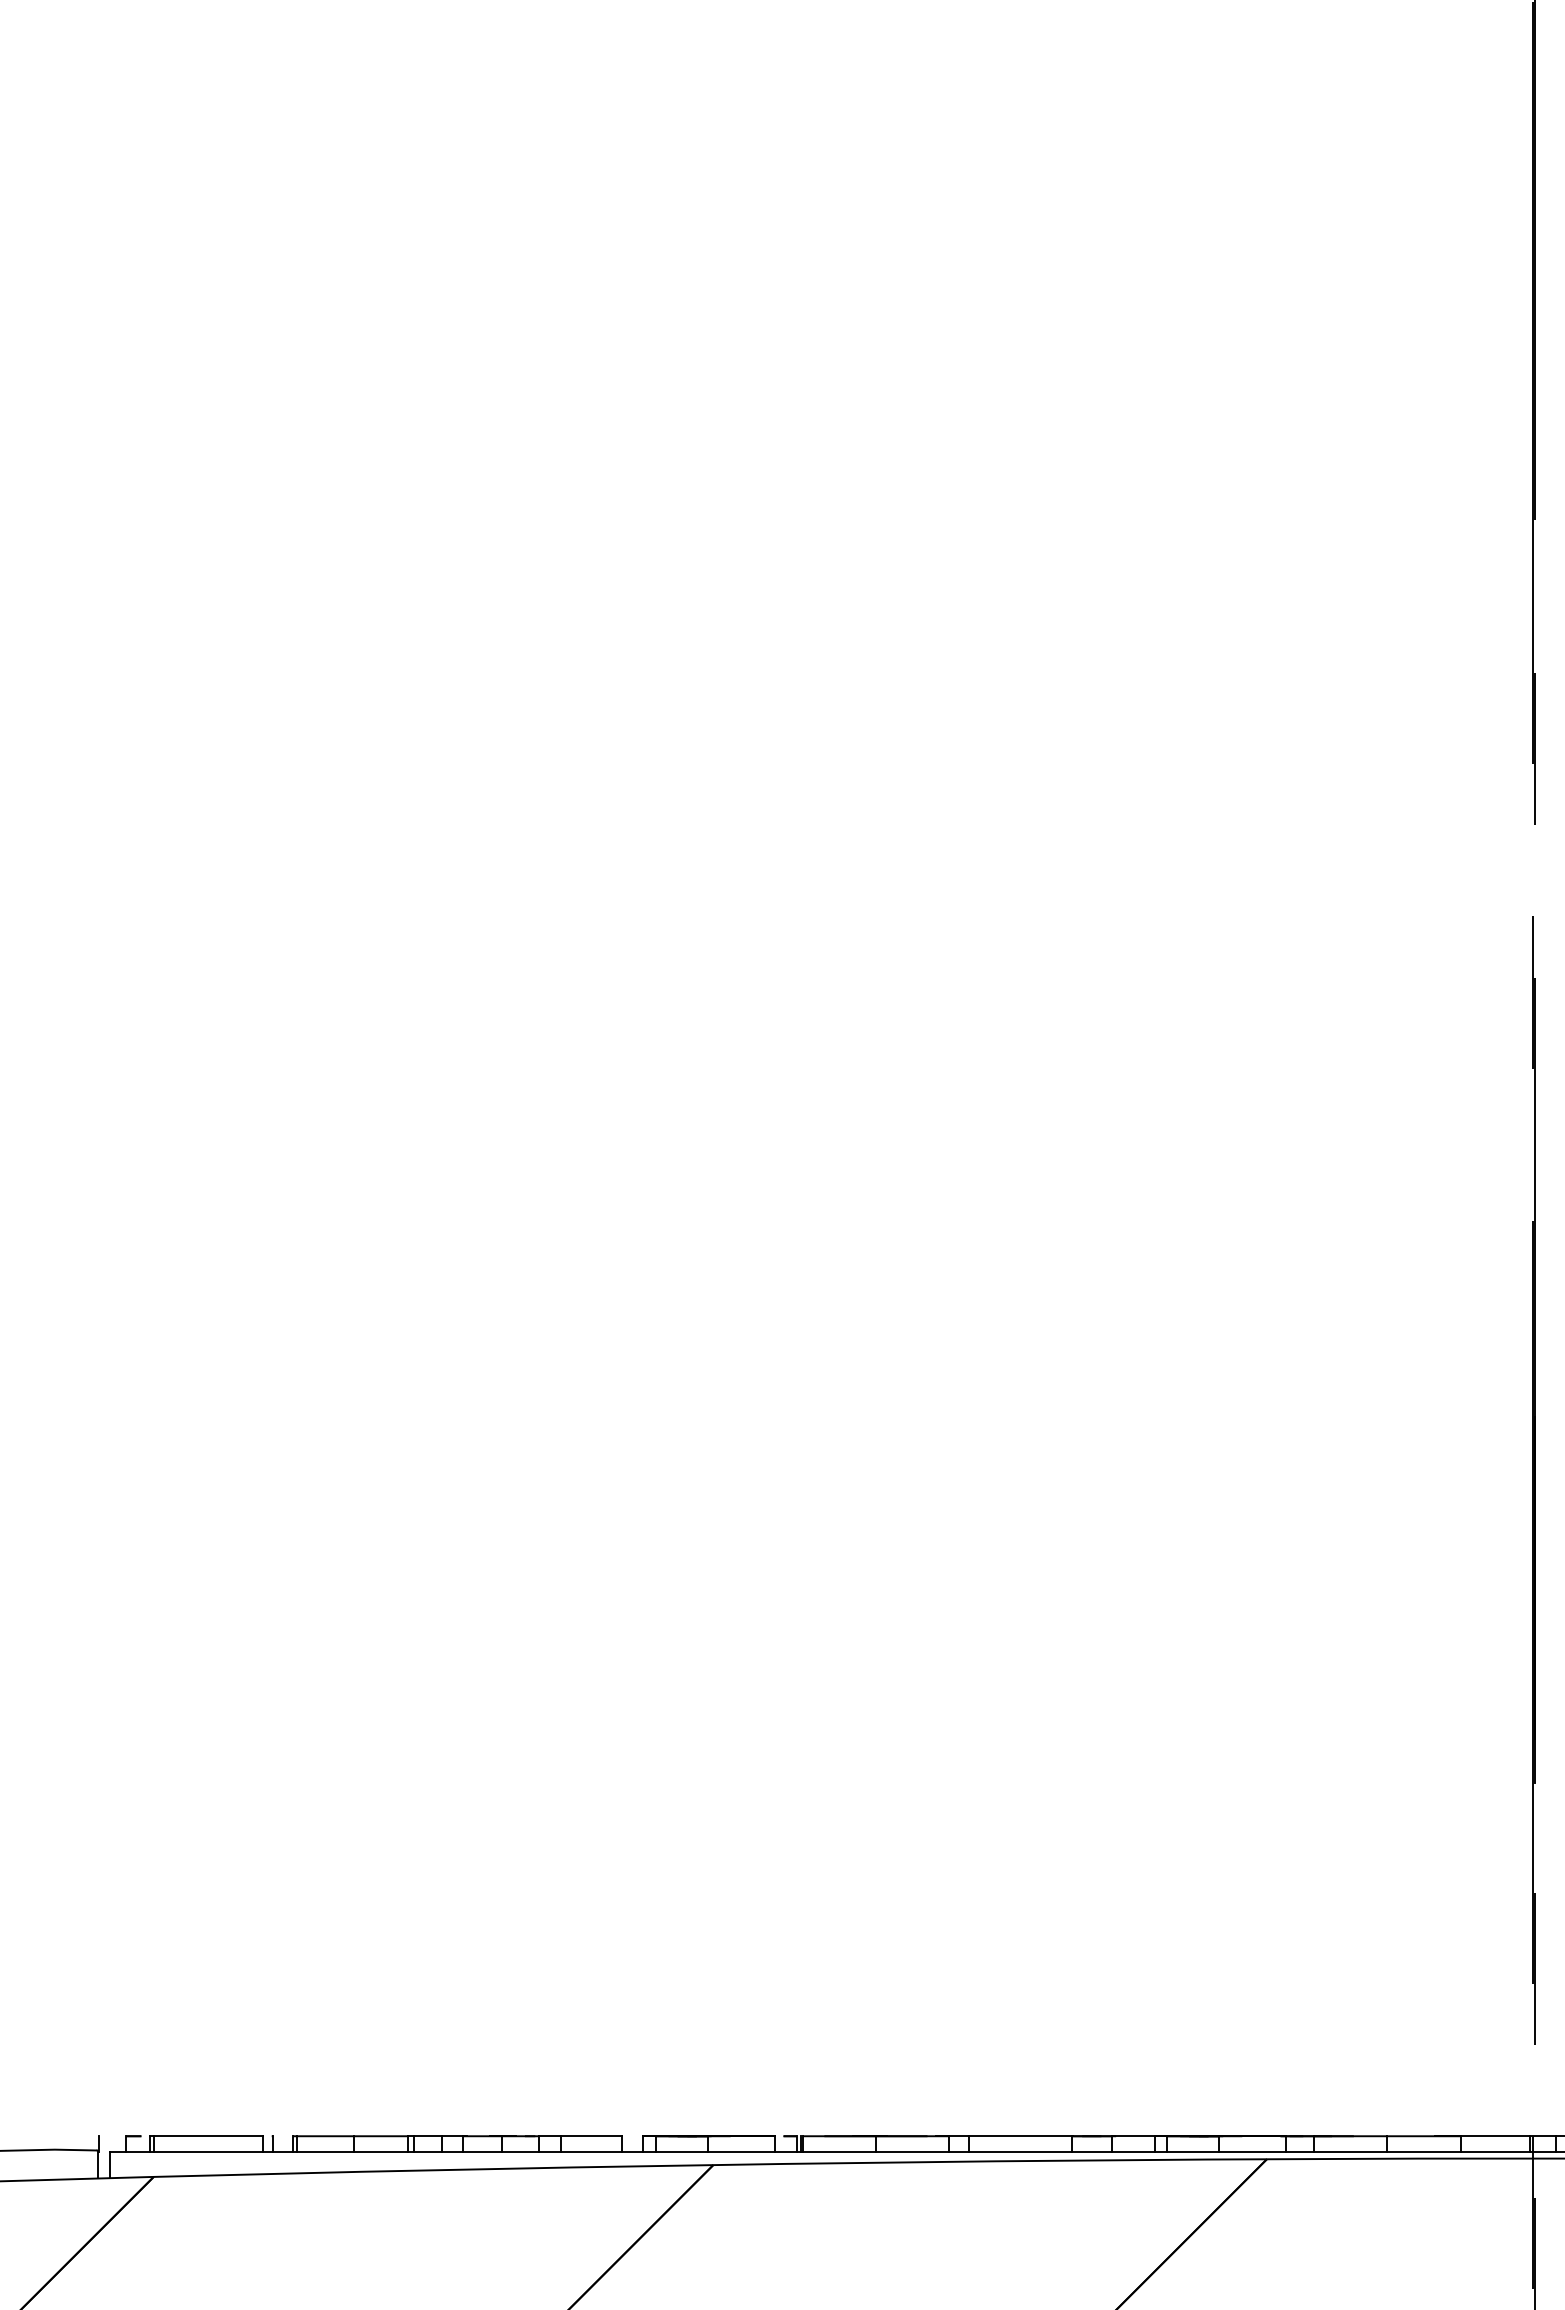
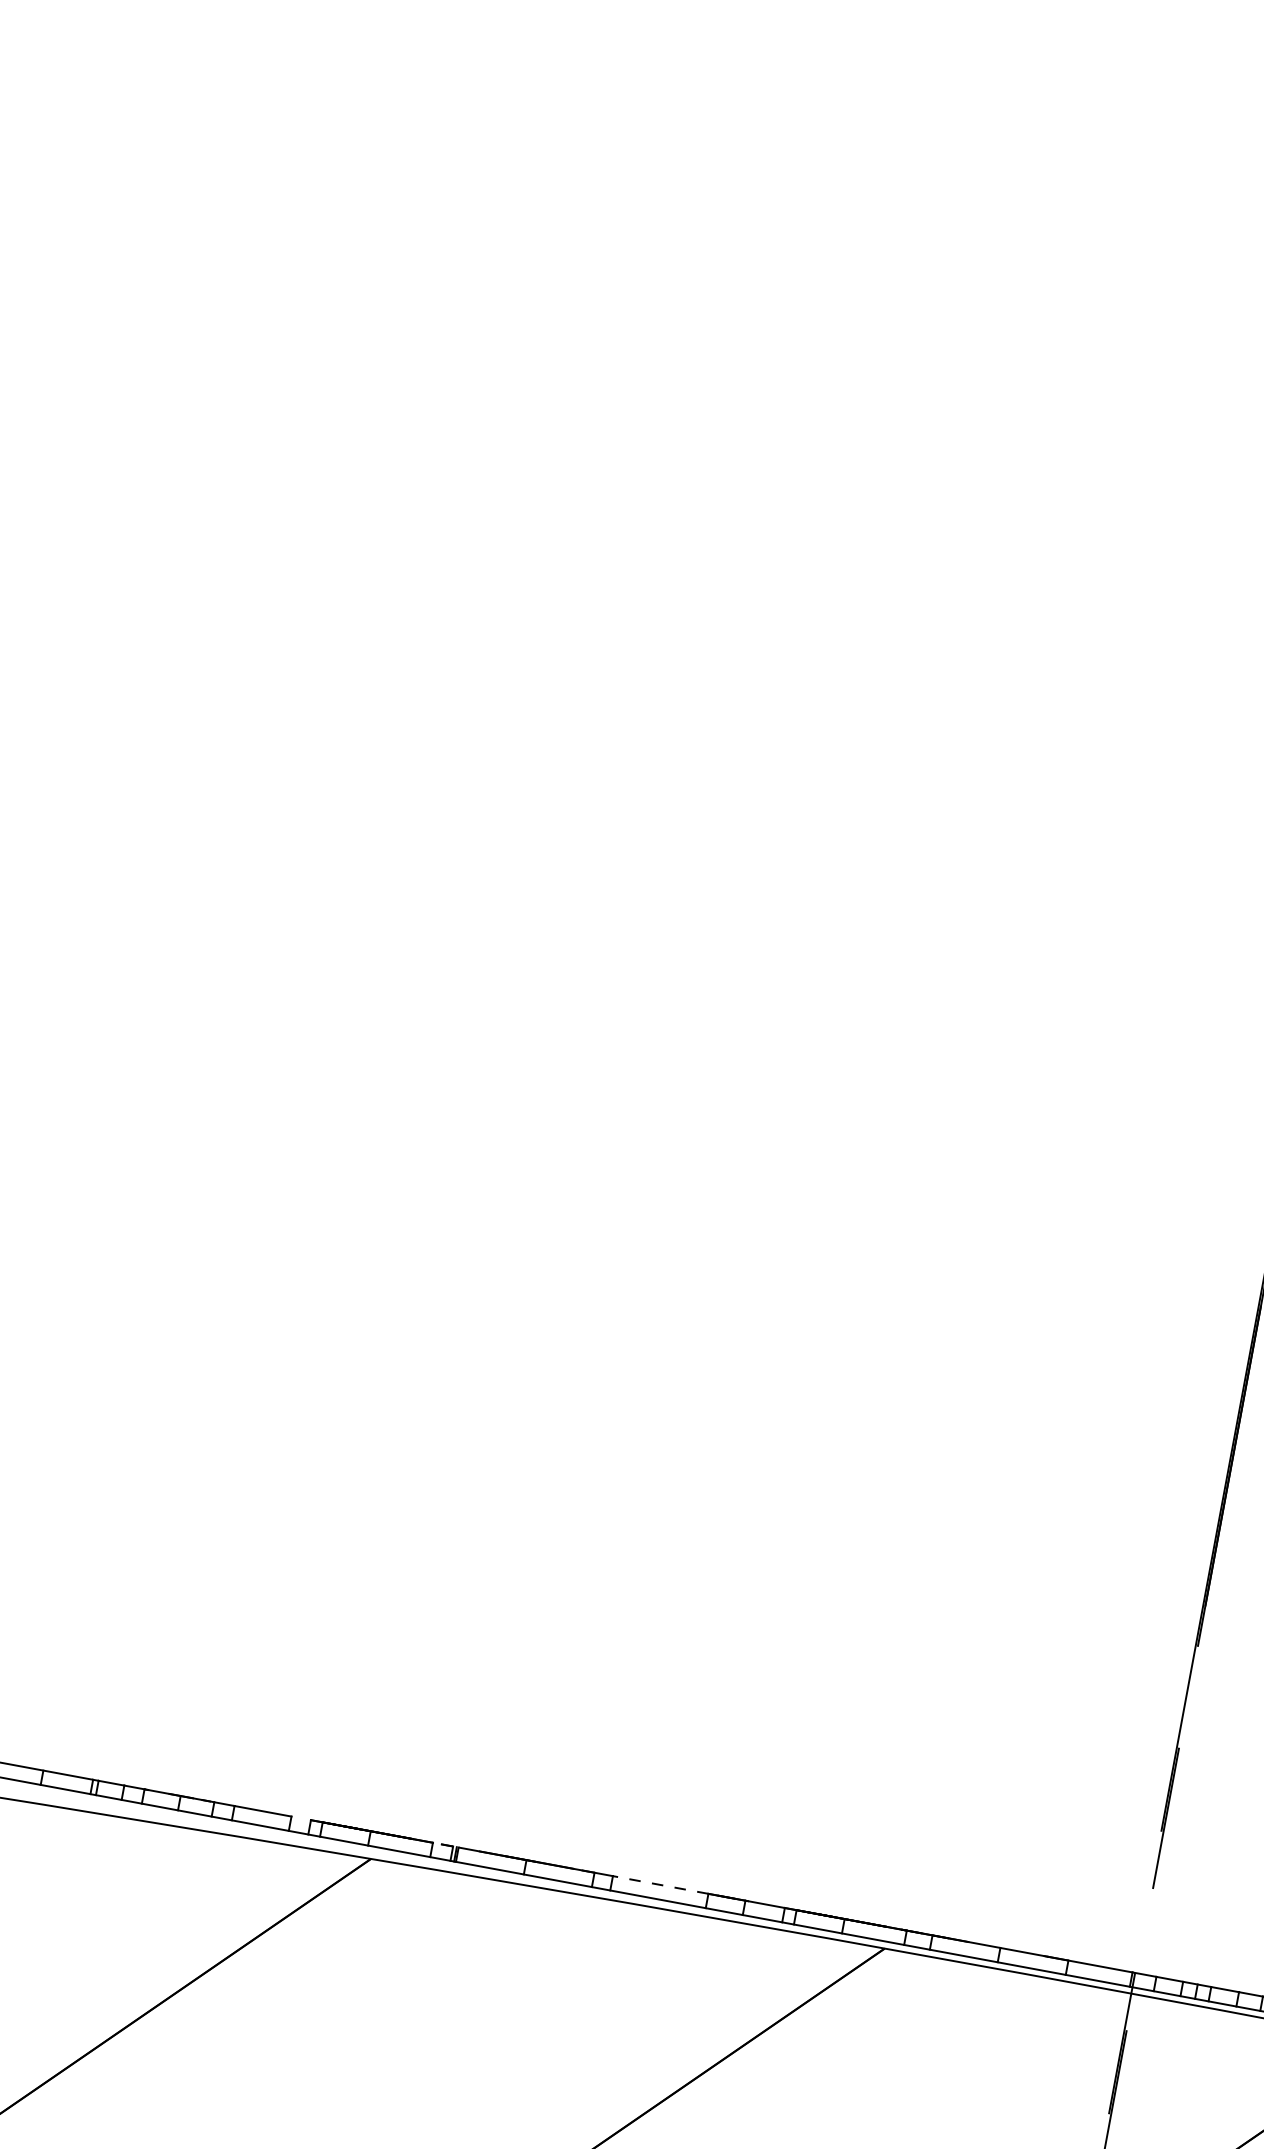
line: (1020, 2136) -> (660, 1885), solid -> dashed

